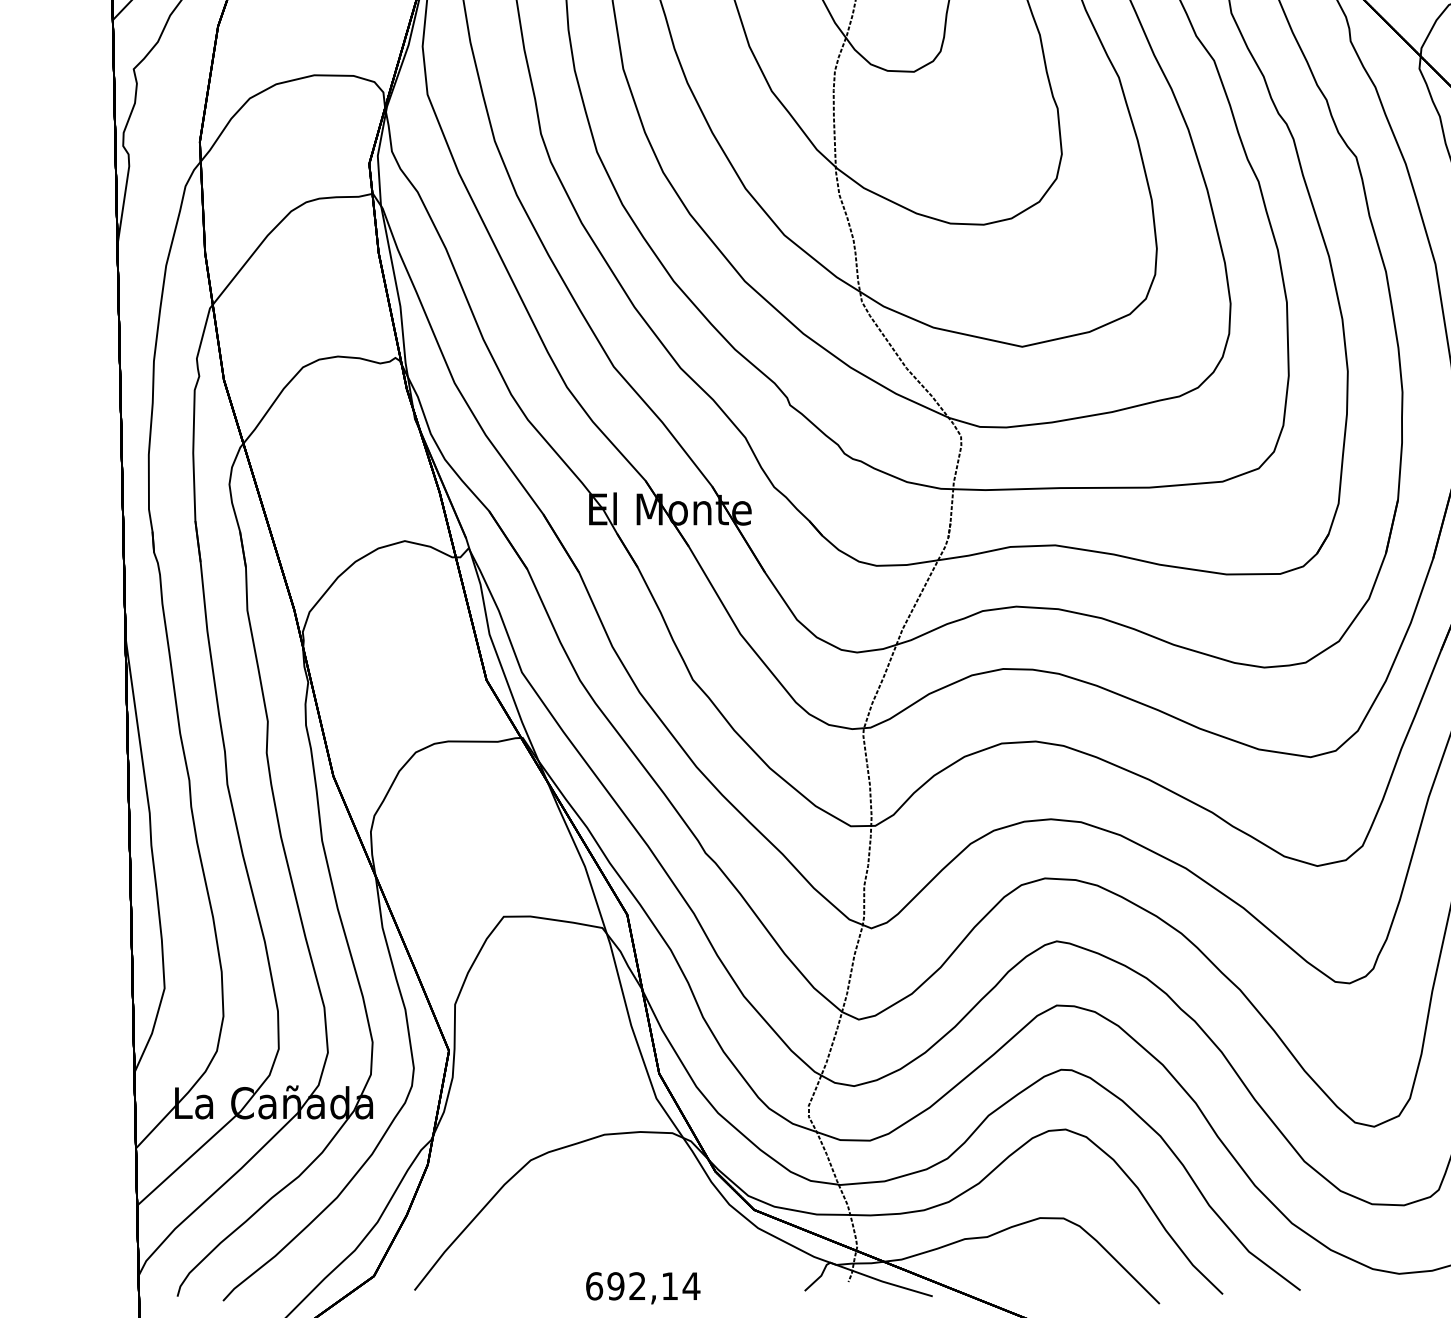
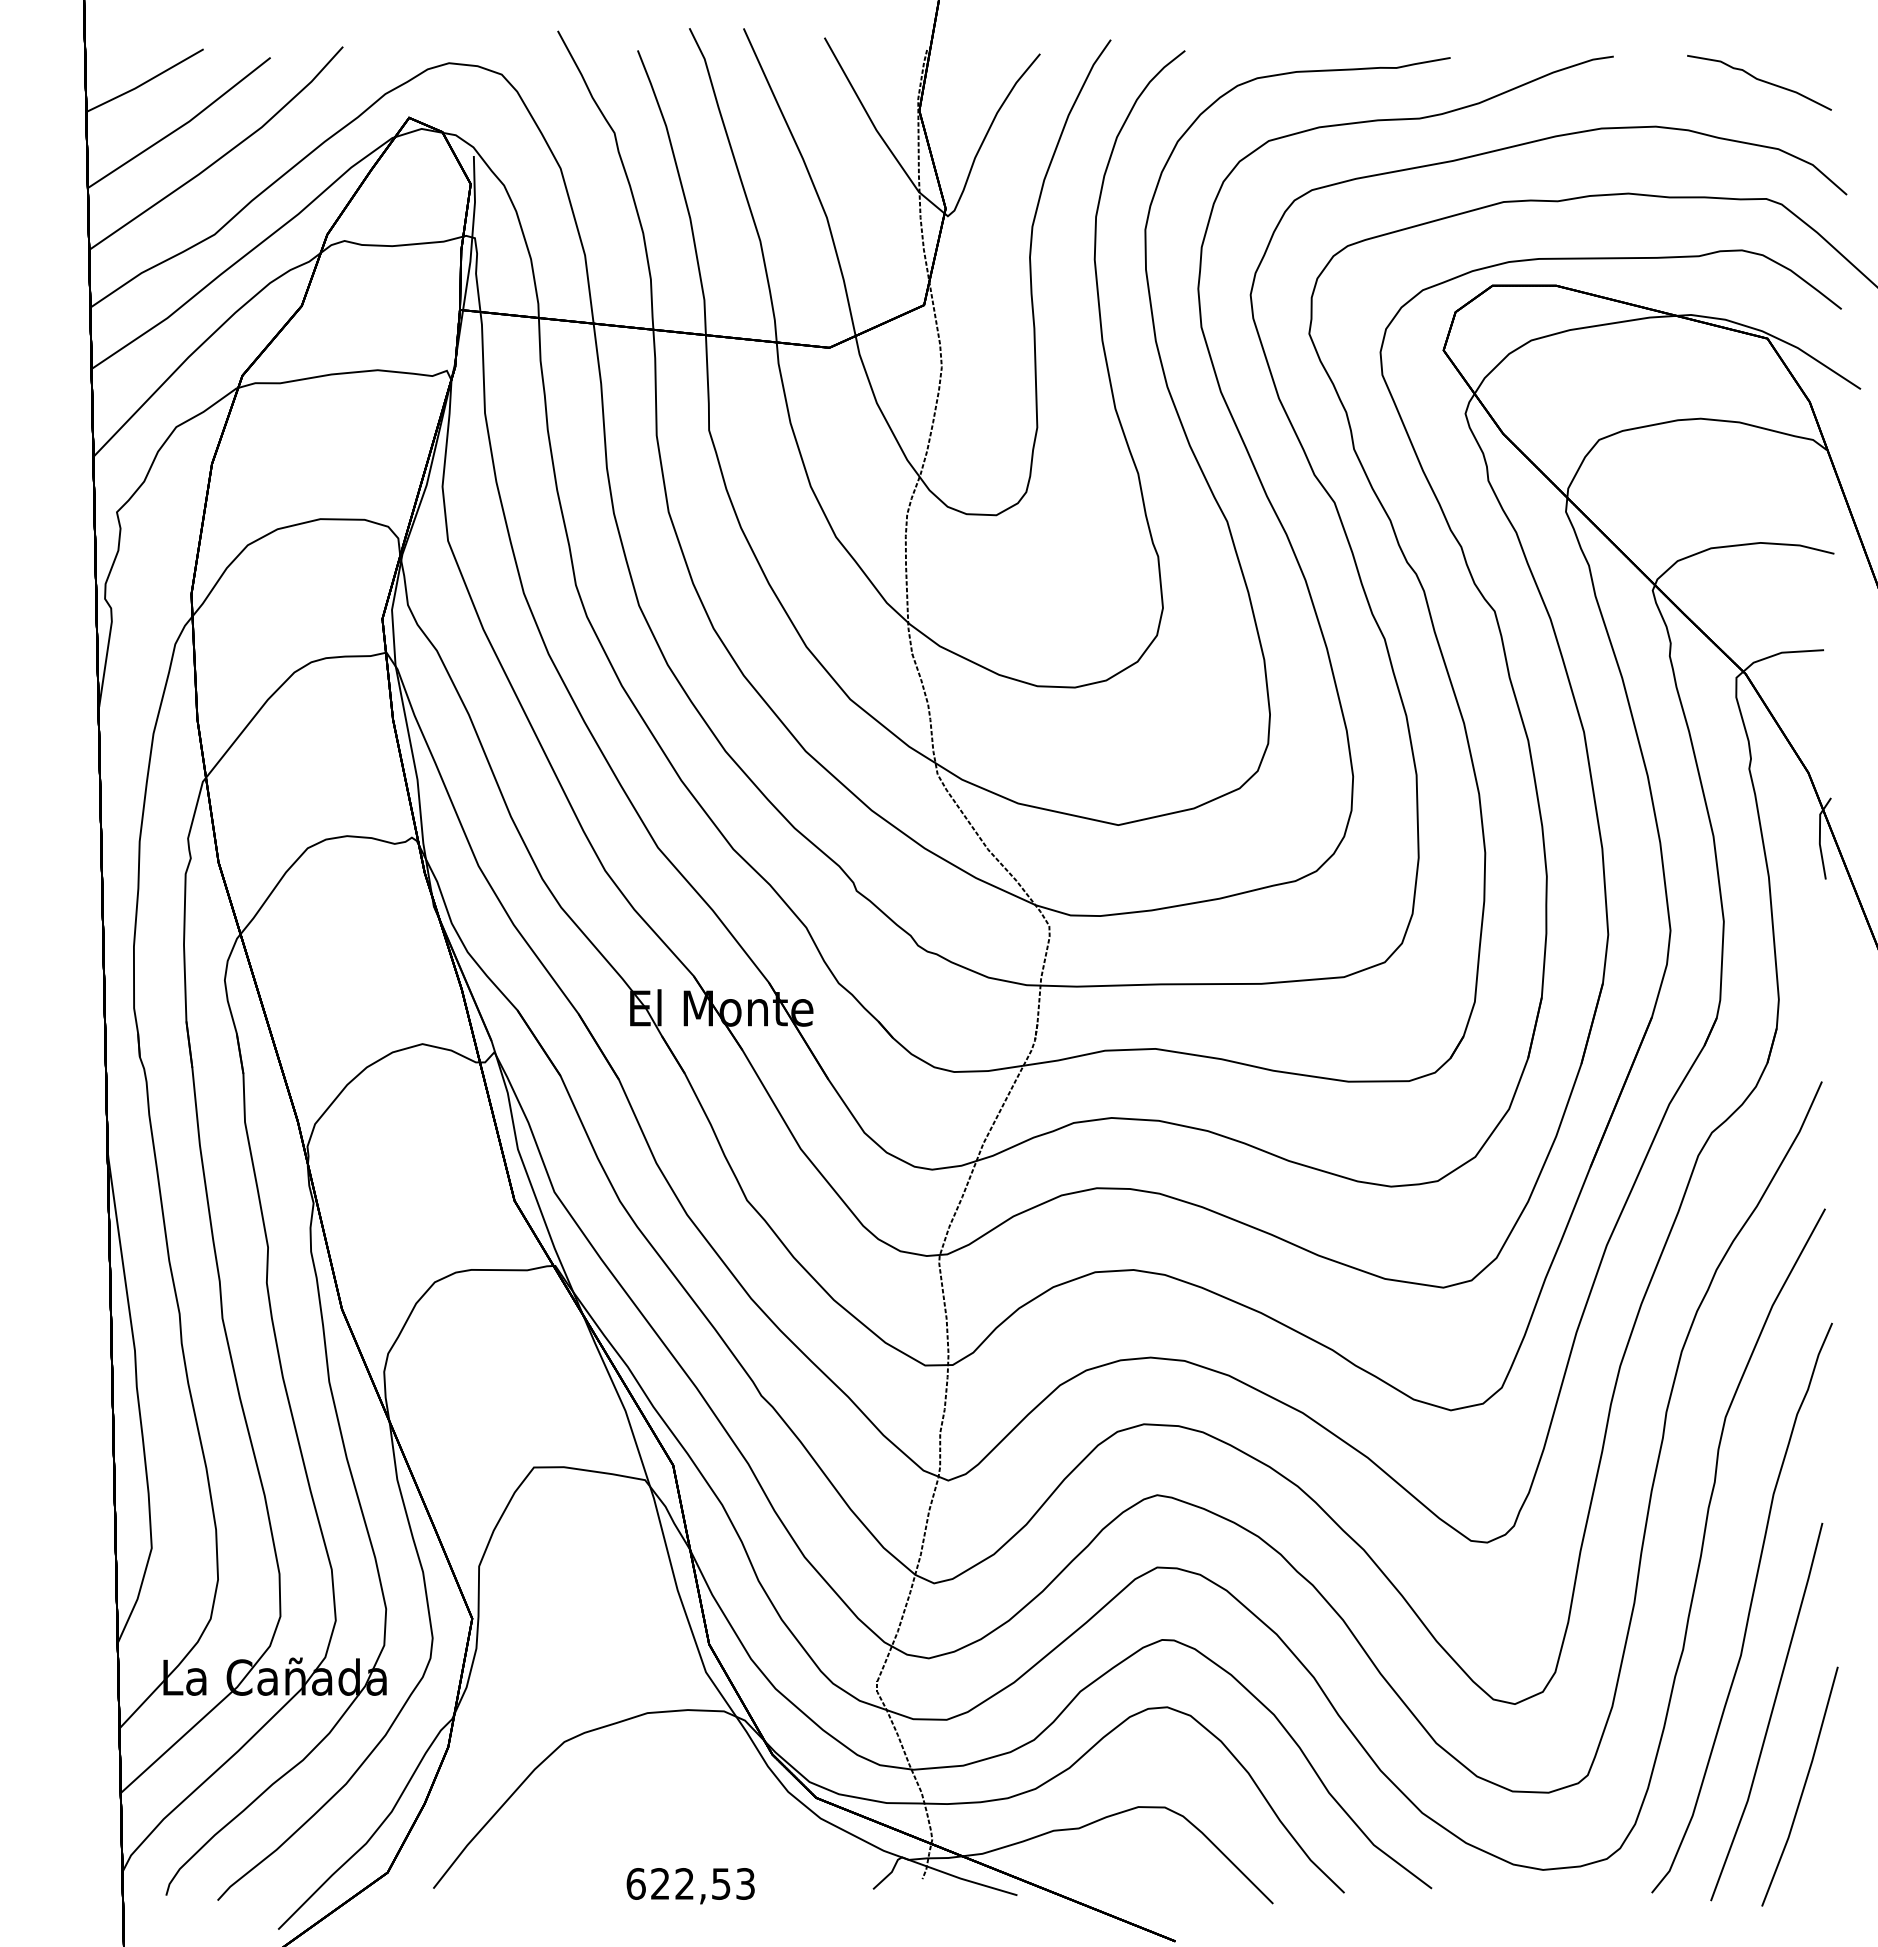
text: (653, 1285) -> (702, 1883), 692,14 -> 622,53

